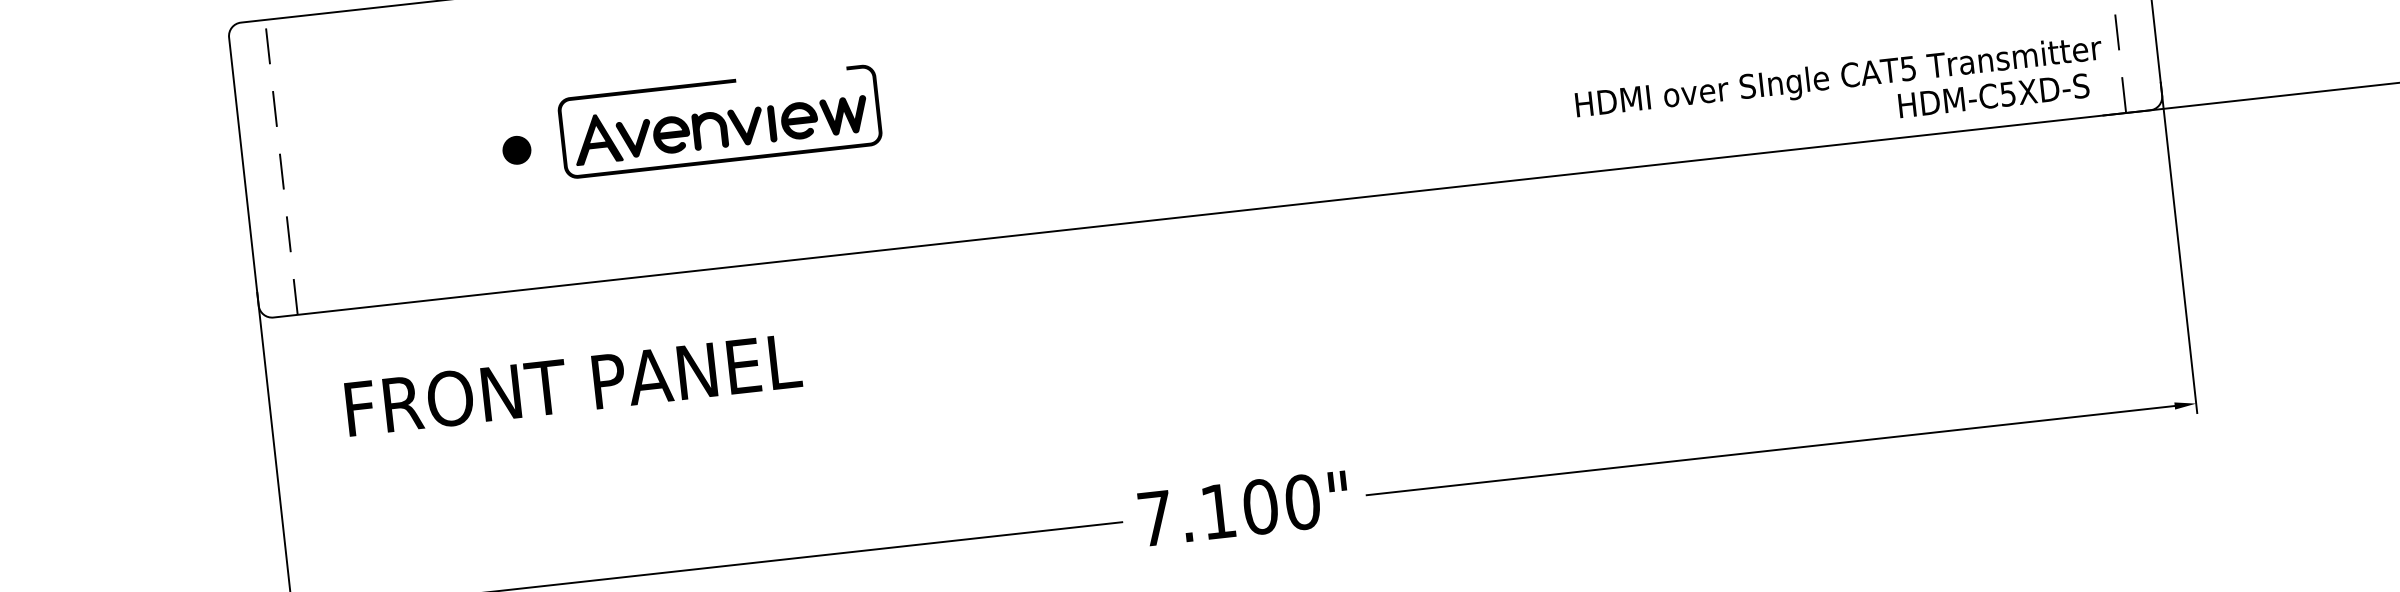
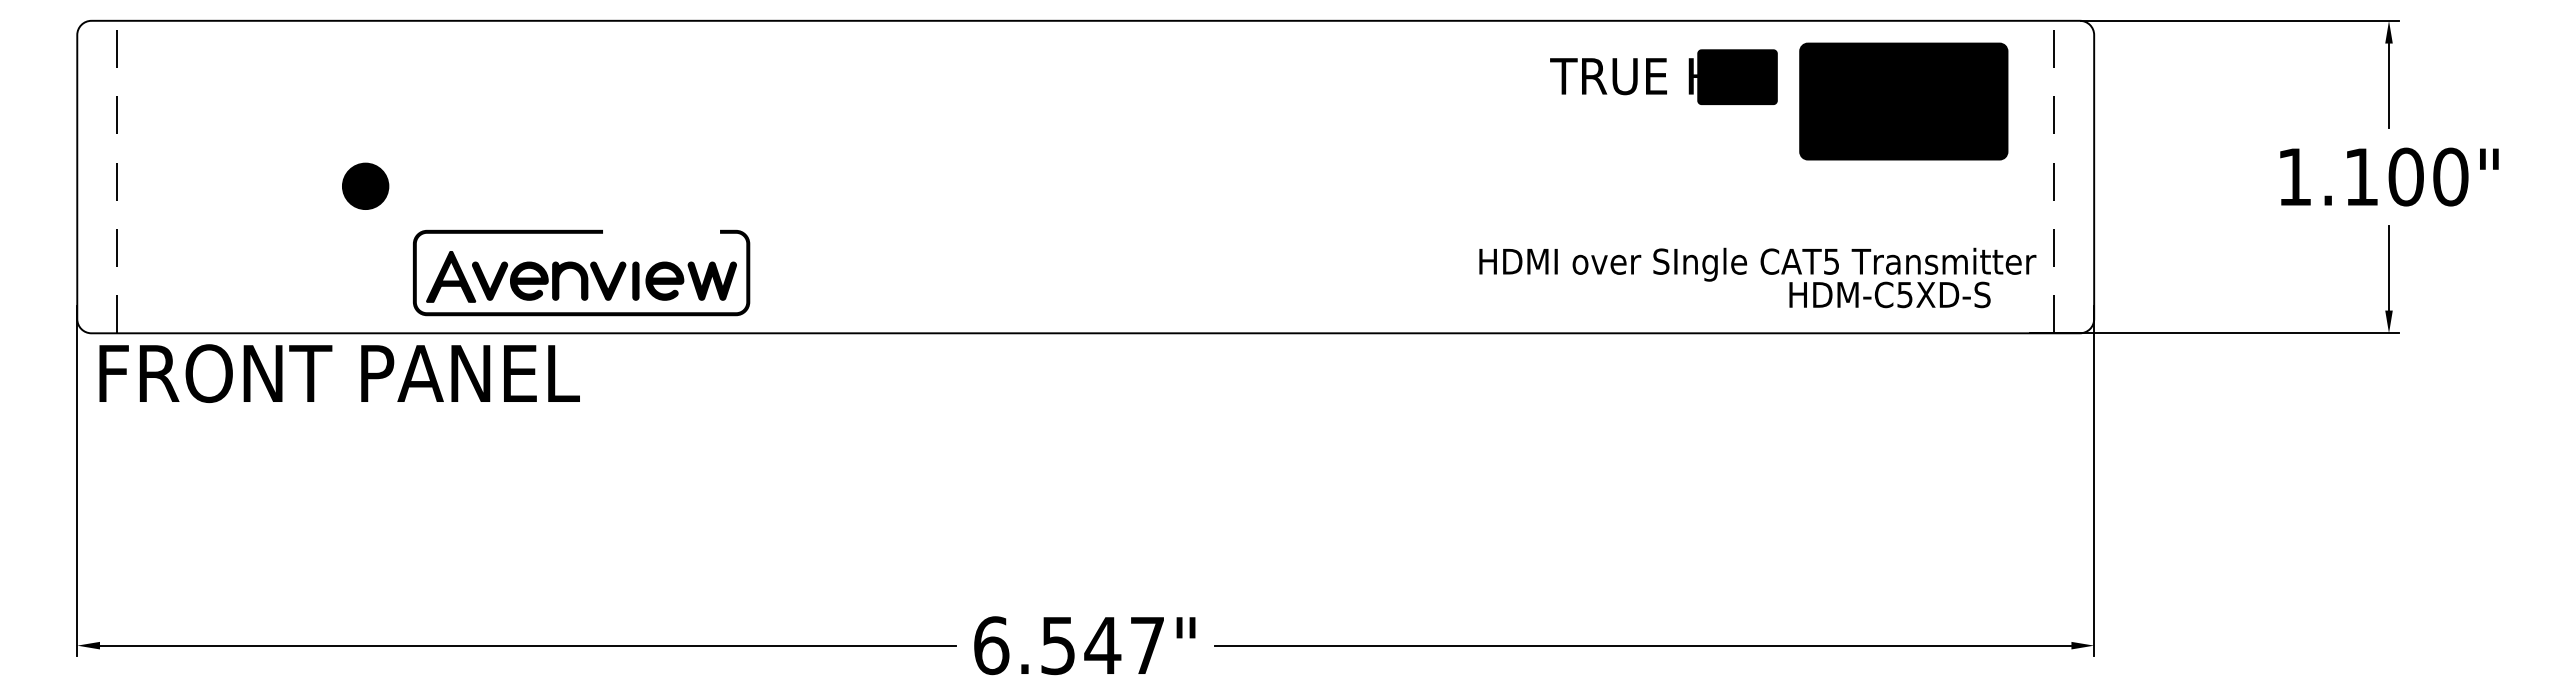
text: (1993, 95) -> (1889, 294), moved
part: (720, 121) -> (581, 272), moved
part: (516, 150) -> (365, 186), size x1.6
text: (573, 384) -> (339, 373), moved
text: (1229, 510) -> (1069, 645), 7.100" -> 6.547"

